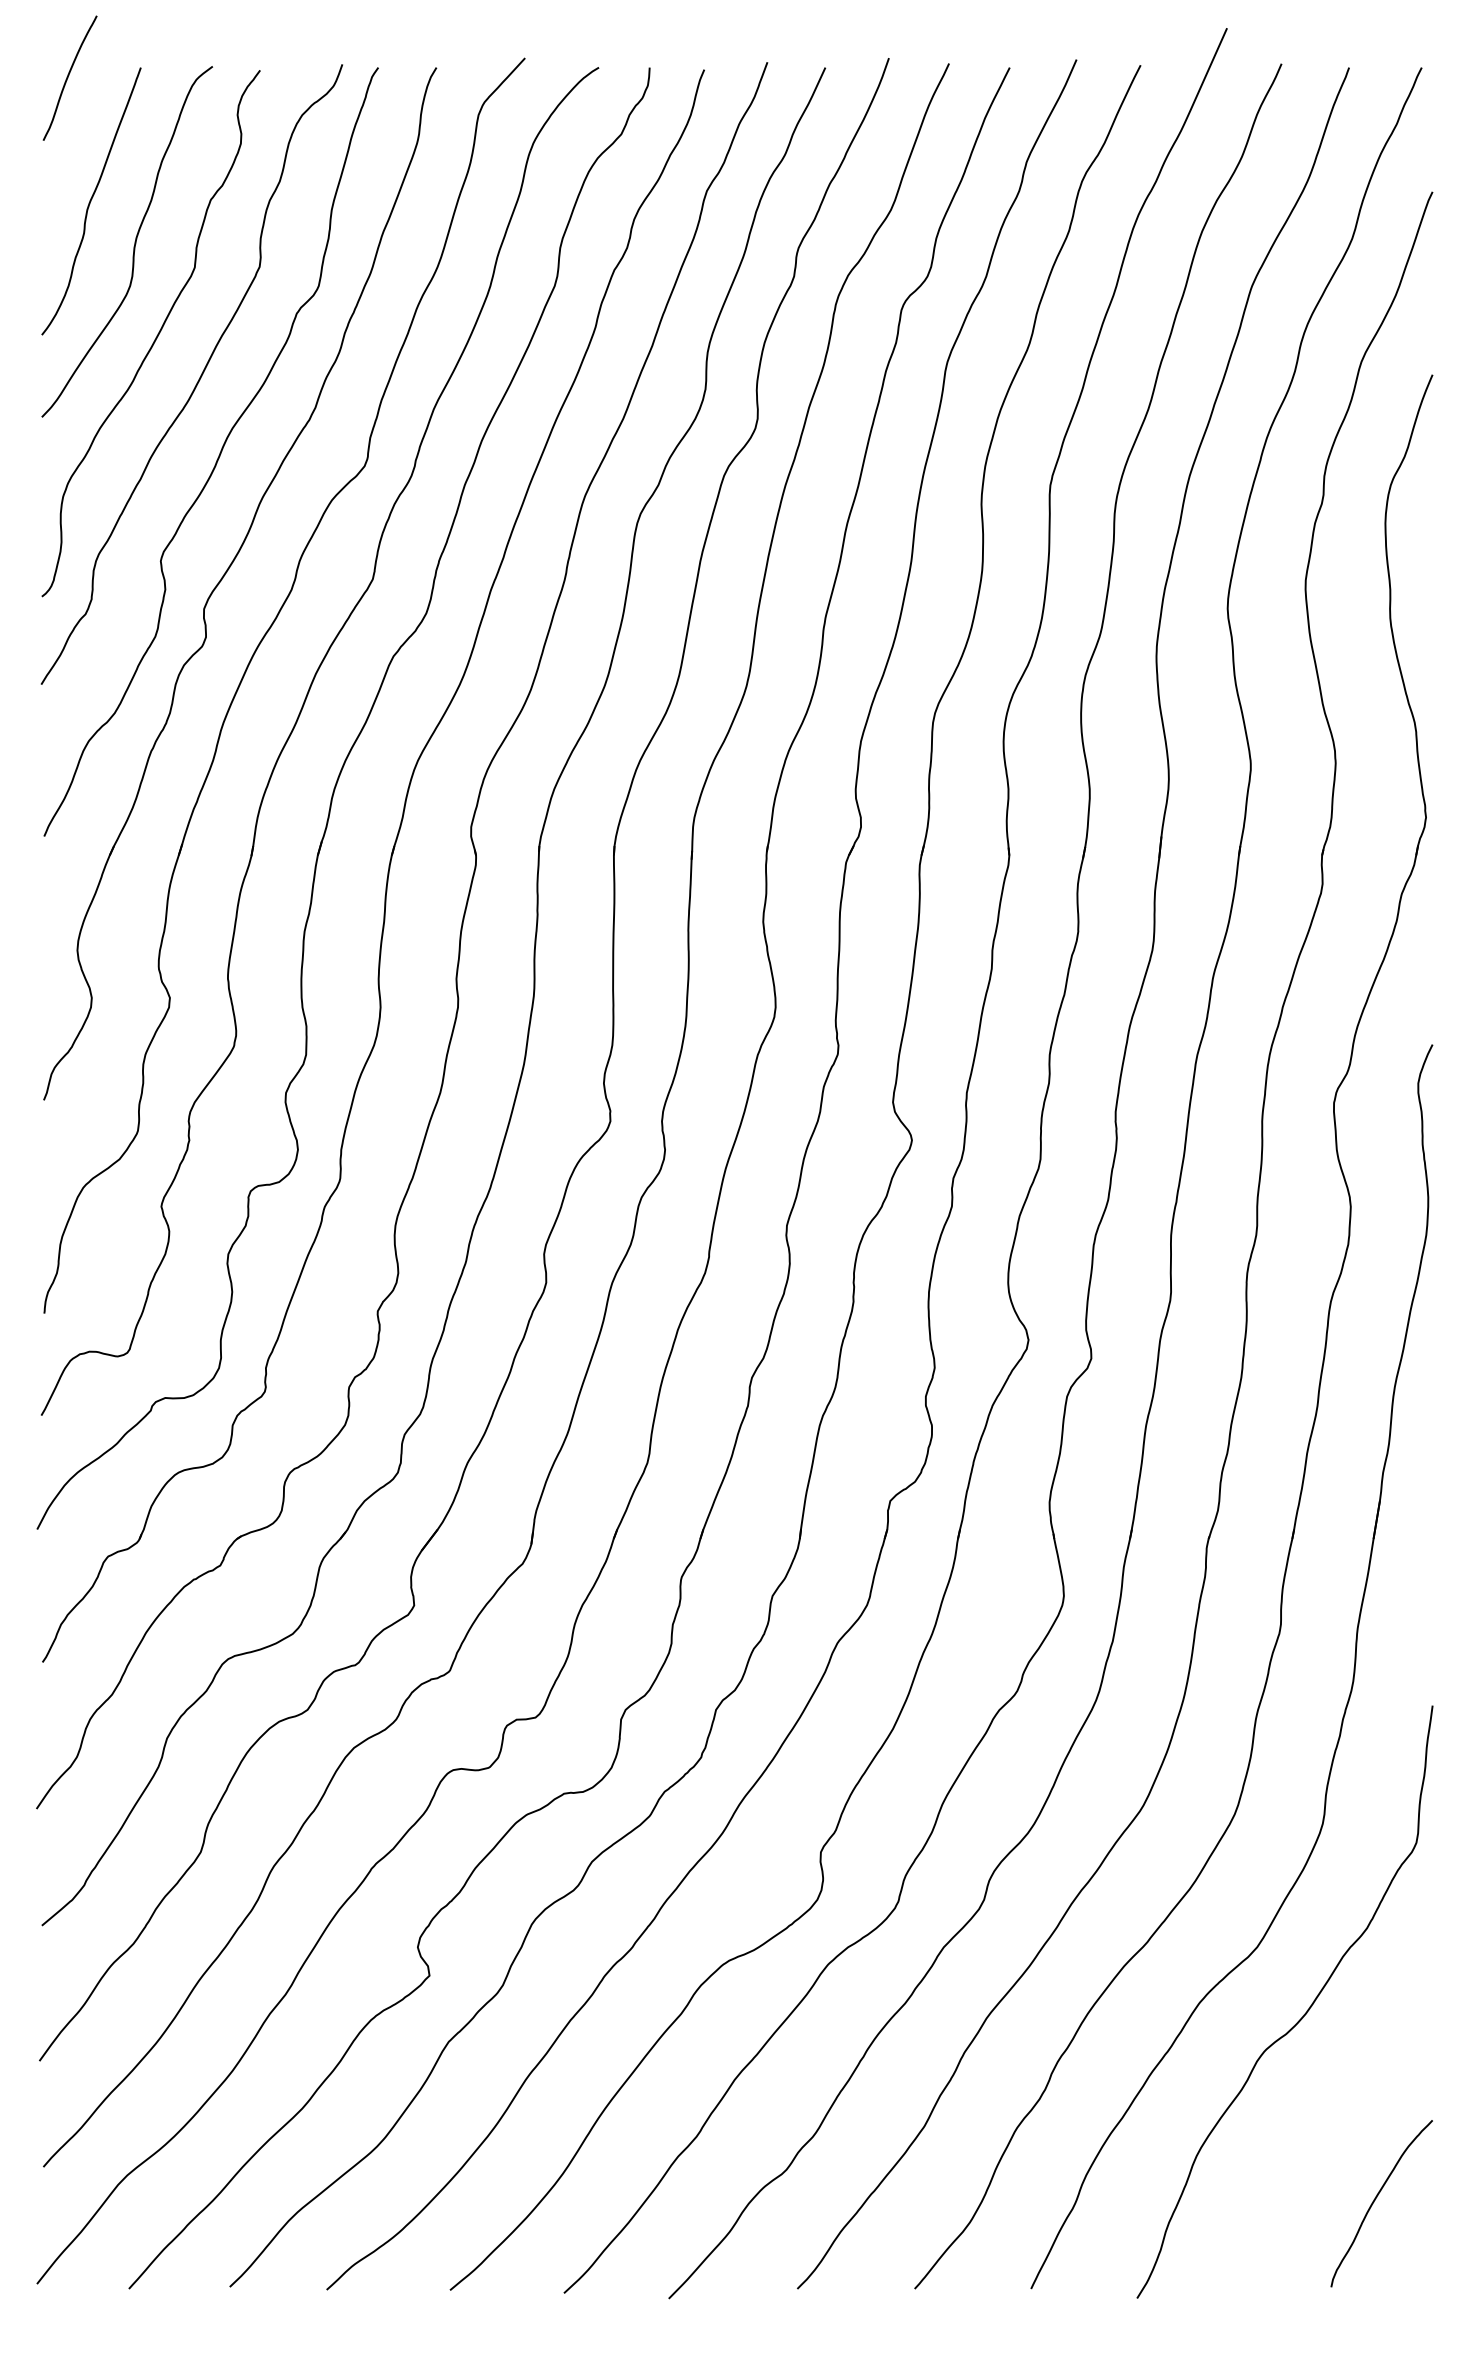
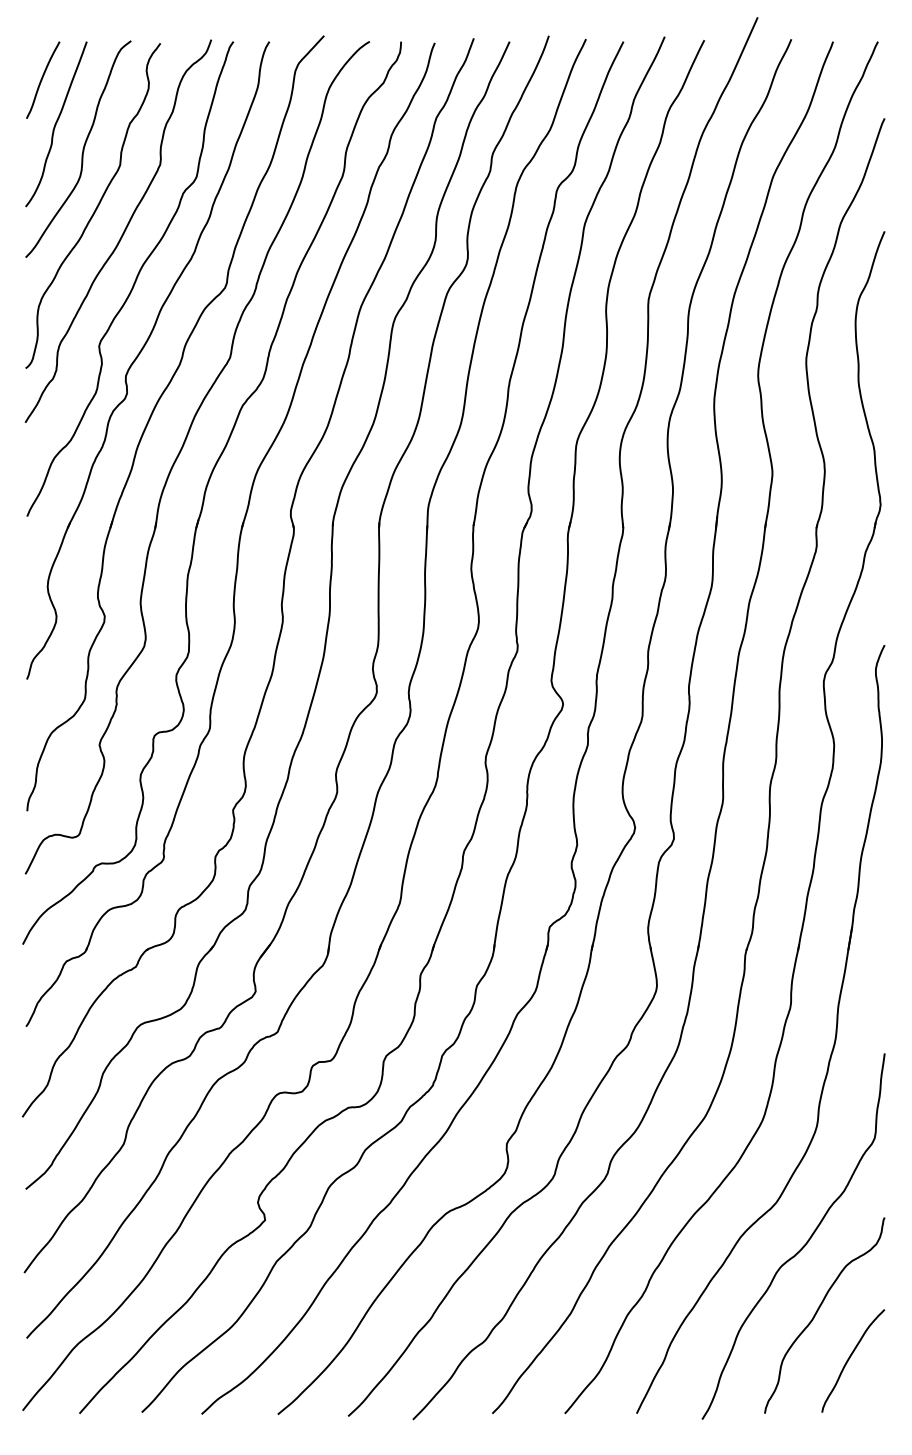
curve: (69, 77) -> (42, 79), moved
curve: (1325, 2123) -> (818, 1311), added

